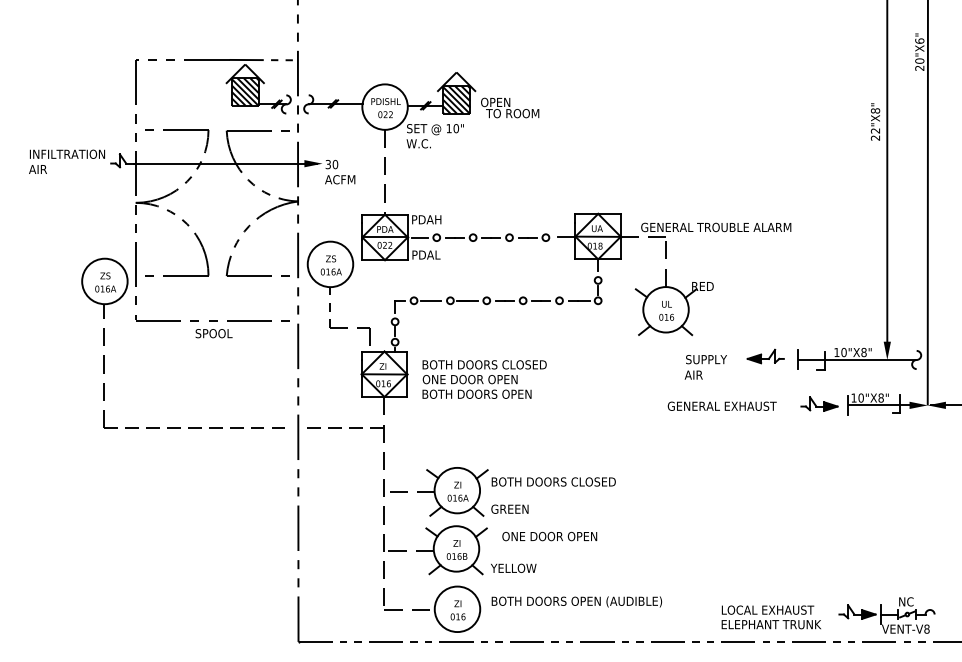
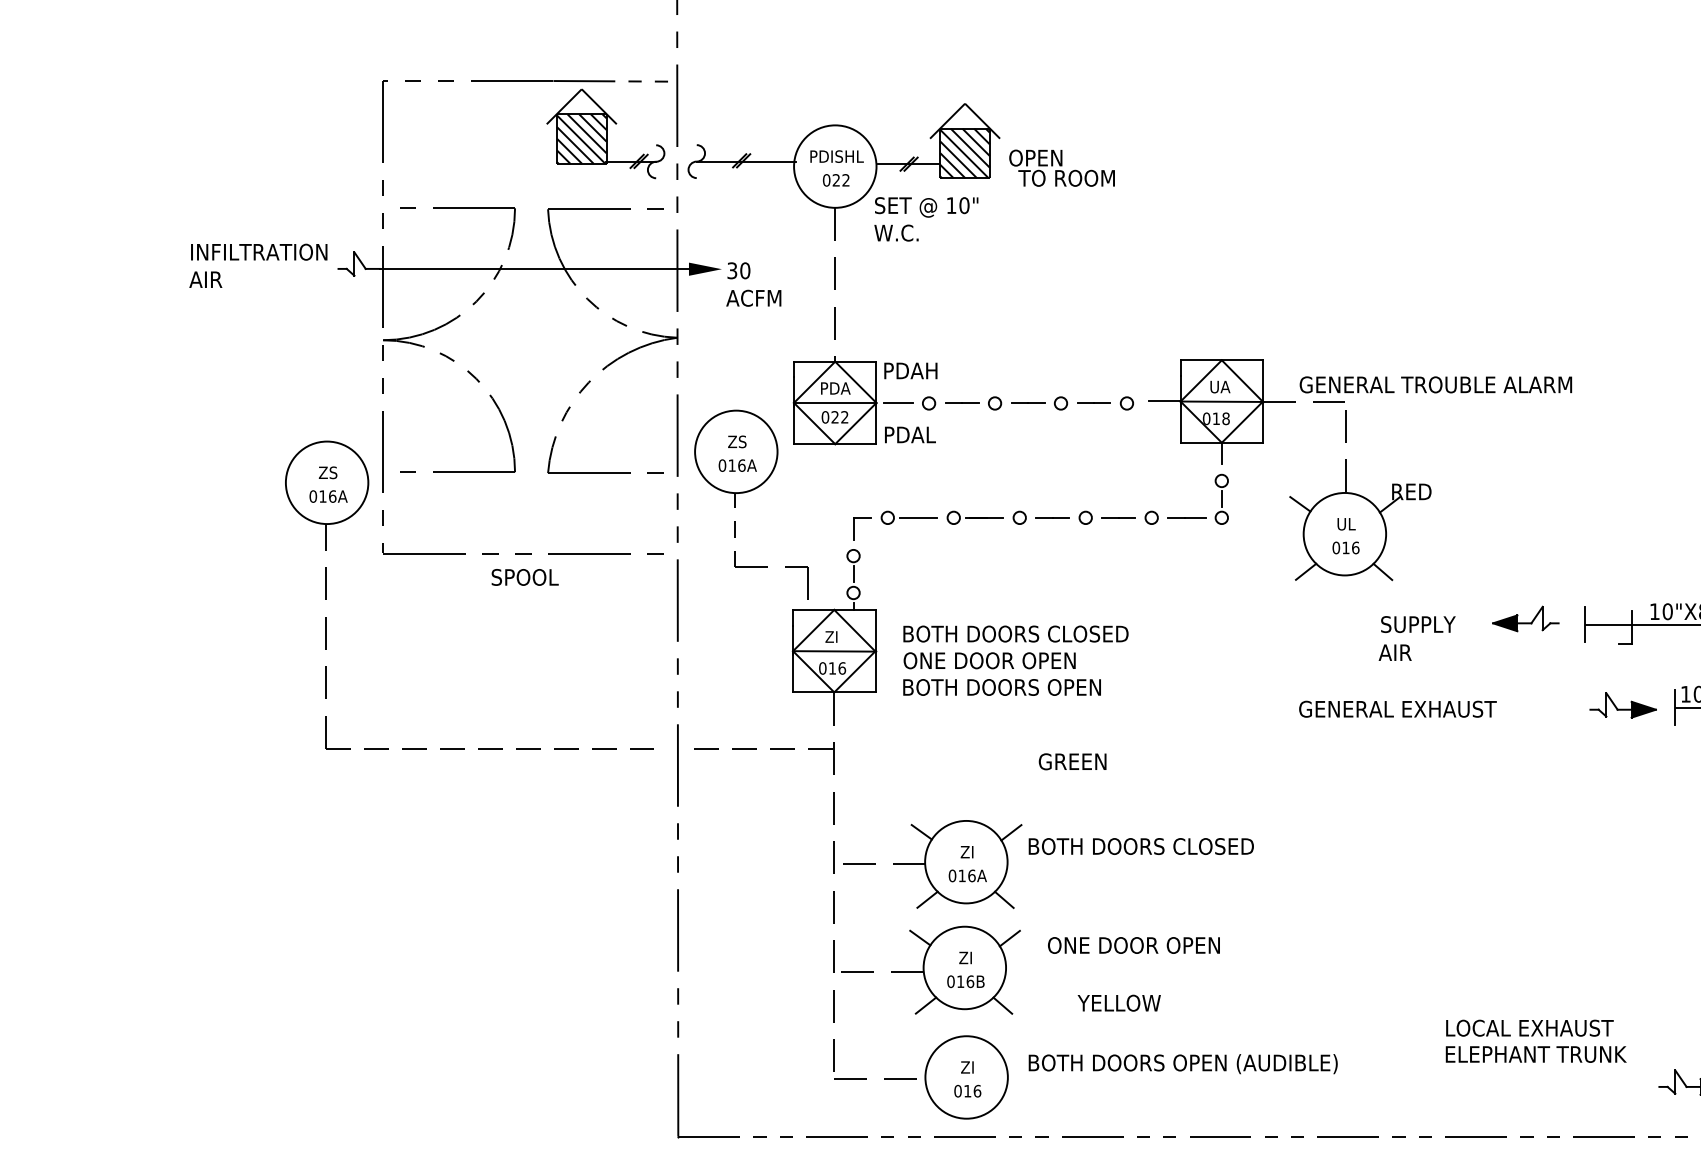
text: (721, 405) -> (1396, 707), moved
text: (509, 508) -> (1071, 760), moved
text: (513, 567) -> (1119, 1001), moved
text: (770, 617) -> (1534, 1041), moved

